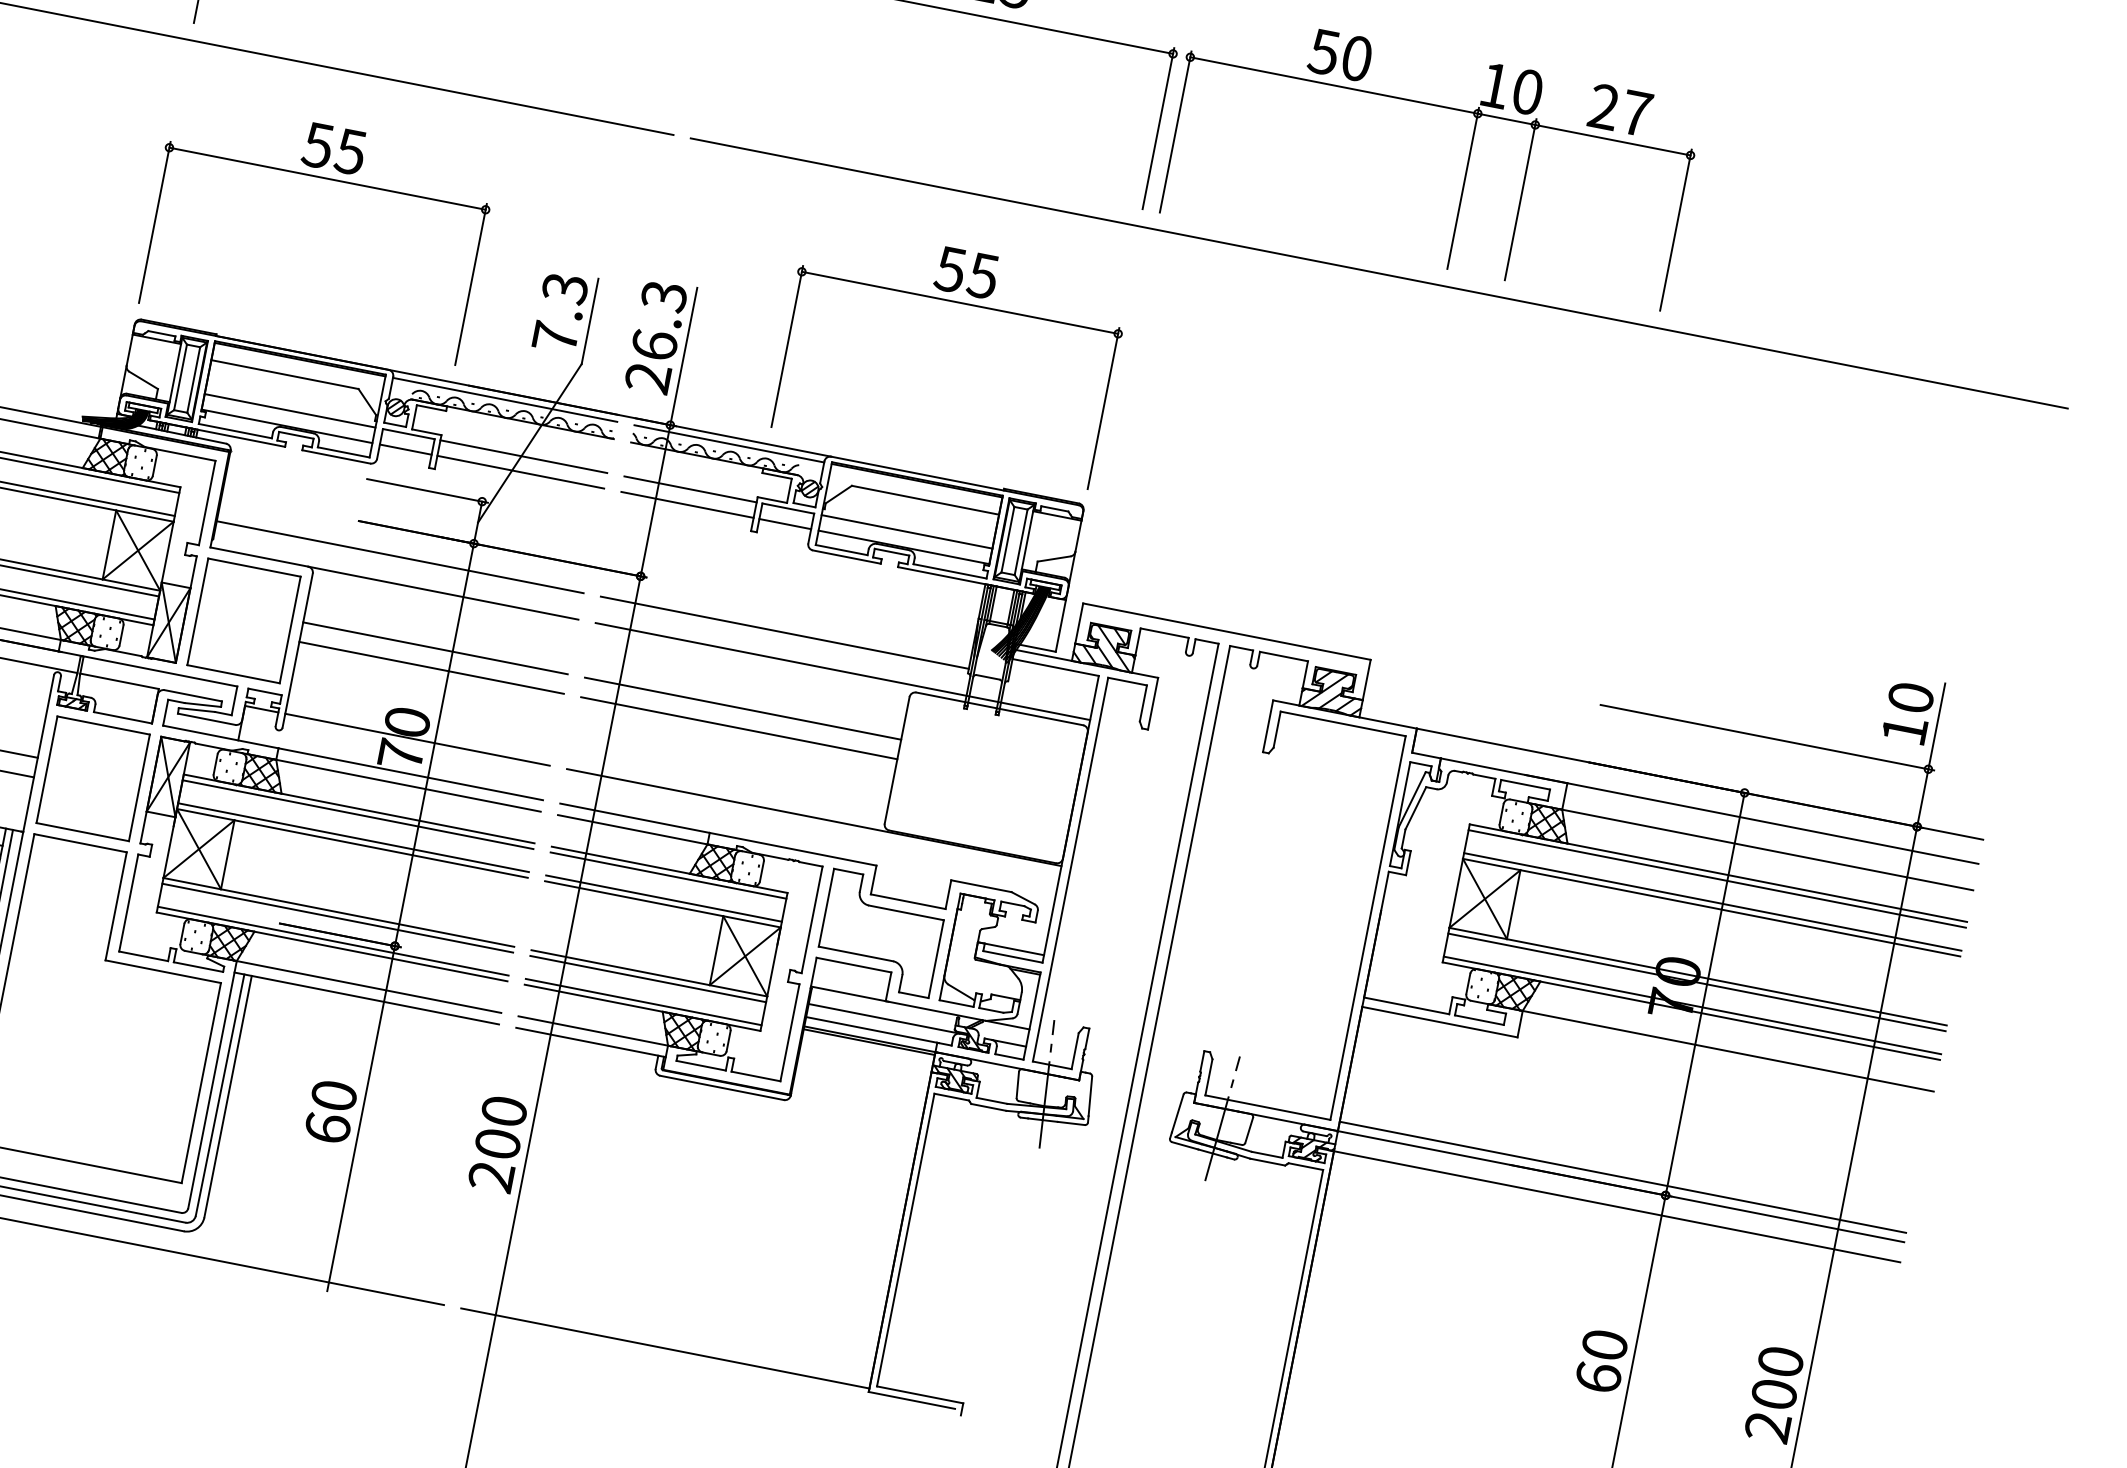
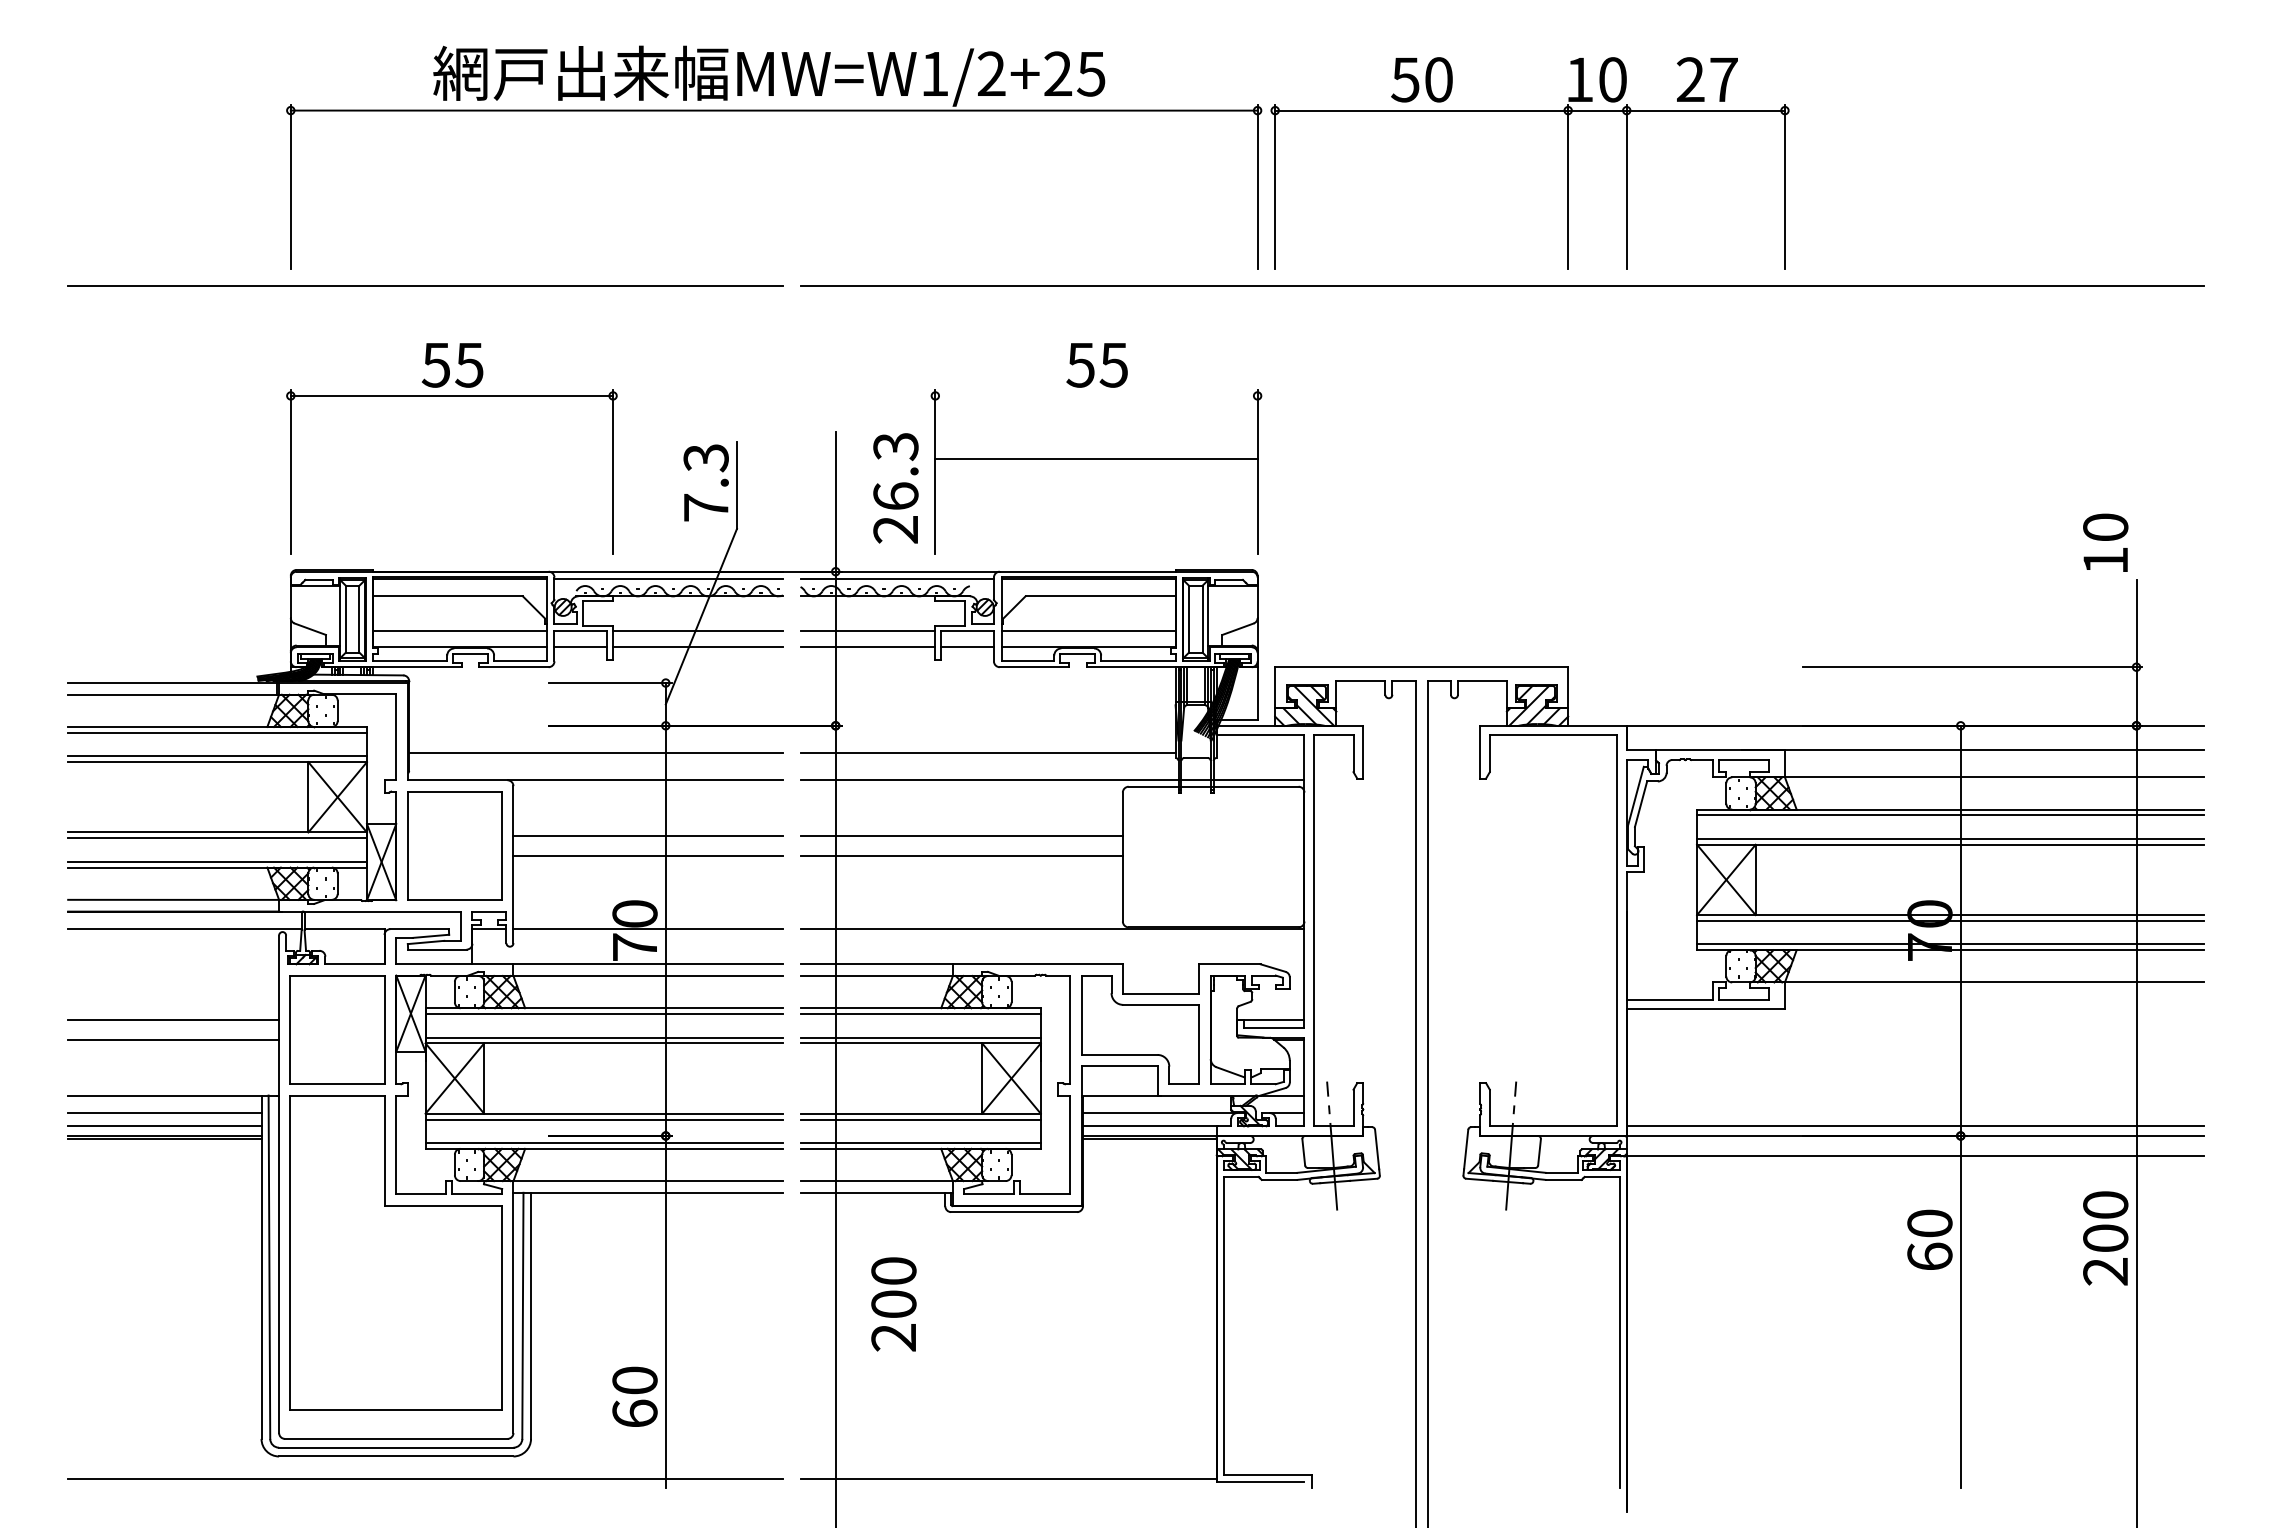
line: (960, 302) -> (1096, 458), moved
text: (655, 337) -> (895, 488), moved
text: (1907, 712) -> (2105, 542), moved
text: (330, 1111) -> (634, 1396), moved
text: (497, 1144) -> (893, 1304), moved
text: (1601, 1360) -> (1929, 1239), moved
text: (1774, 1394) -> (2105, 1238), moved

